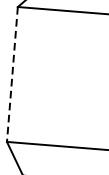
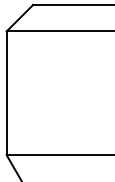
line: (12, 74) -> (6, 93), dashed -> solid

